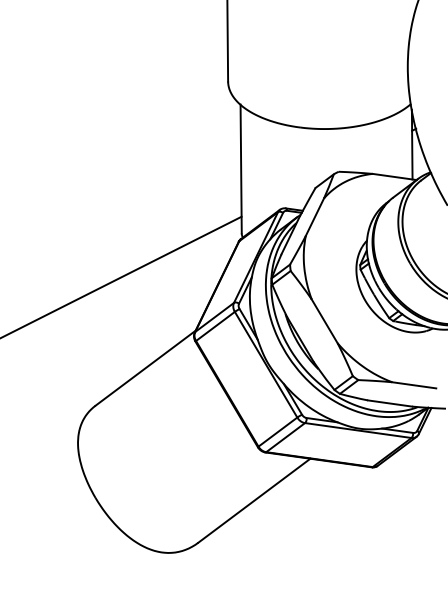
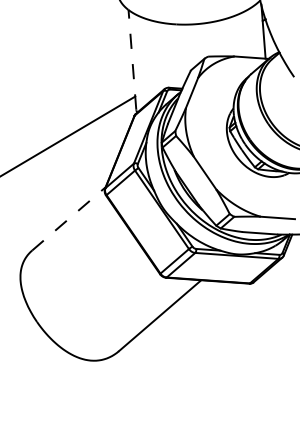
line: (241, 168) -> (132, 59), solid -> dashed
line: (145, 368) -> (68, 219), solid -> dashed

